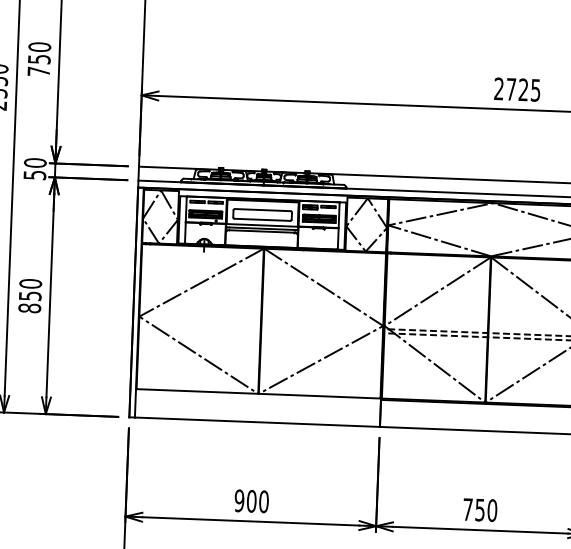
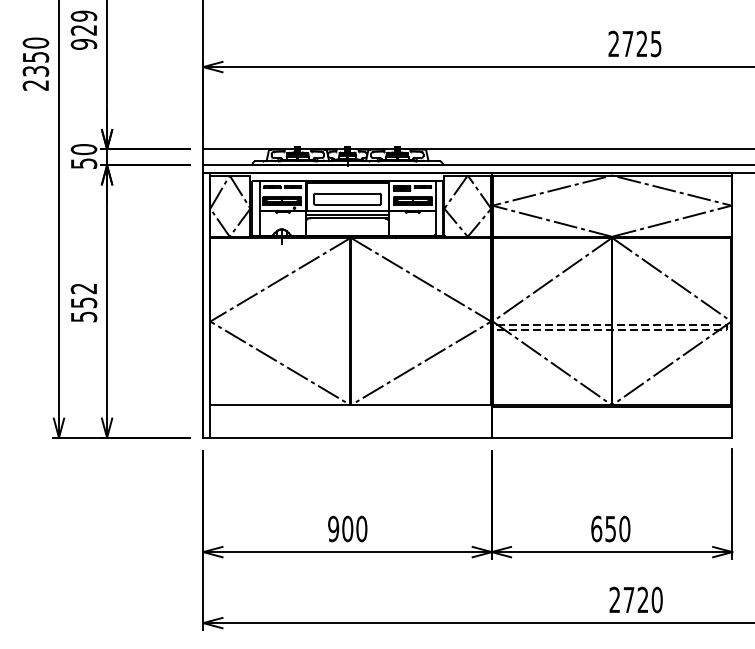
text: (38, 58) -> (83, 29), 750 -> 929
text: (29, 295) -> (83, 302), 850 -> 552
text: (467, 509) -> (596, 528), 750 -> 650

